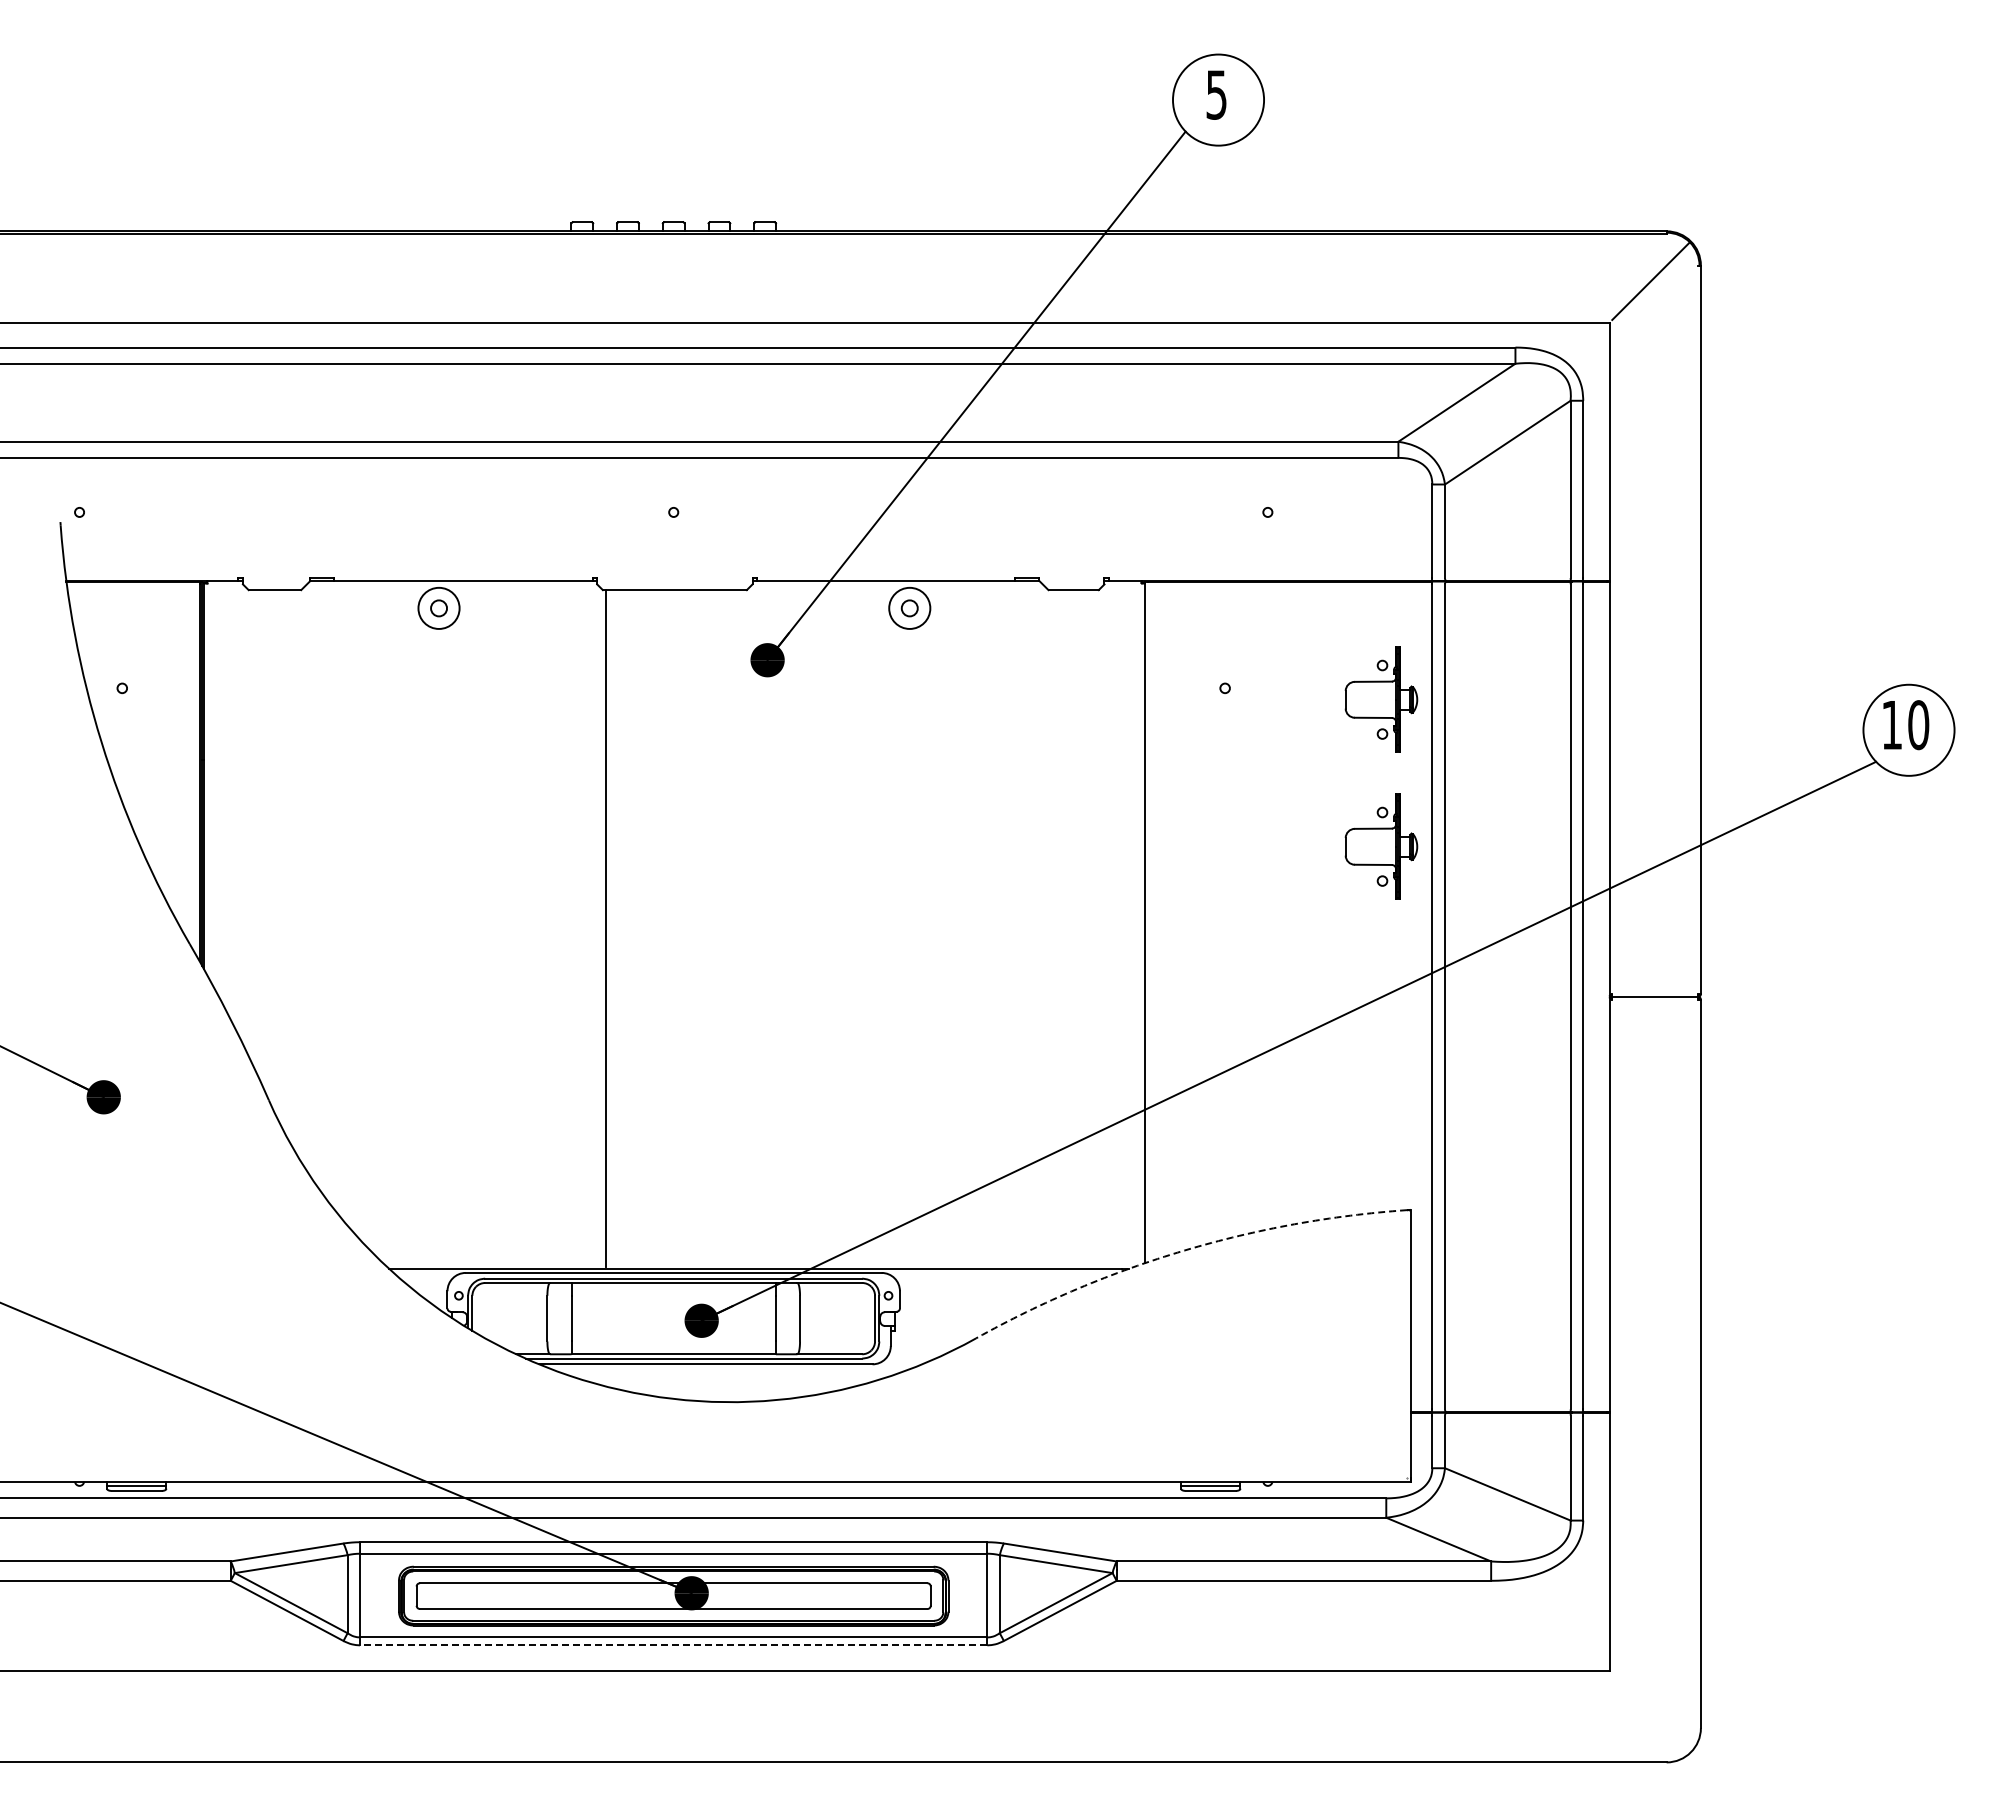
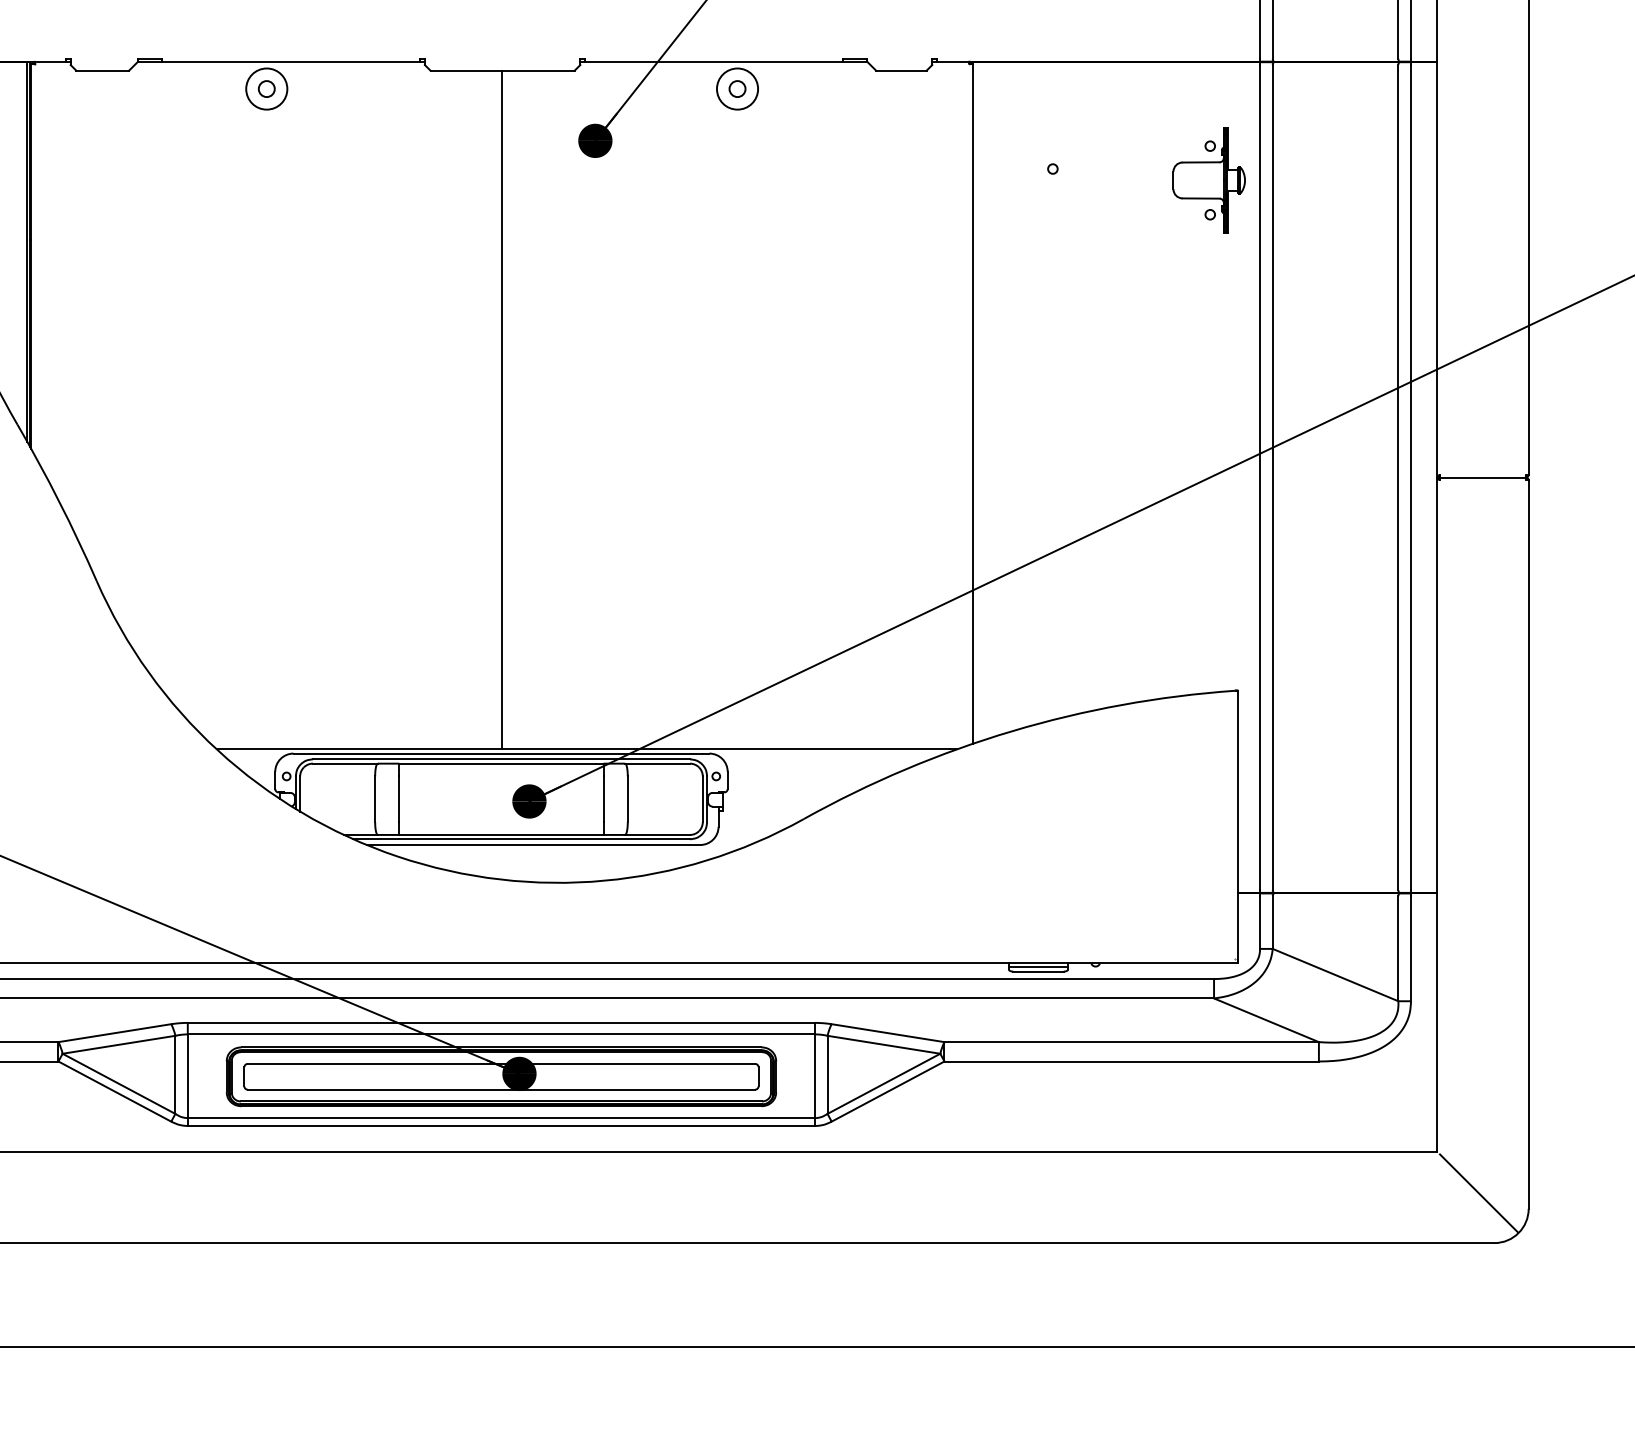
part: (1381, 846) -> (1209, 327), removed
line: (606, 928) -> (502, 409), moved
arc: (1184, 1250) -> (1012, 731), dashed -> solid
line: (673, 1645) -> (501, 1126), dashed -> solid
line: (1650, 1712) -> (1478, 1193), added

